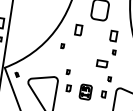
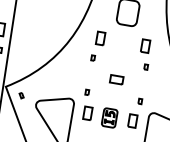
part: (62, 45) -> (93, 57), moved
part: (101, 63) -> (116, 79), moved
part: (68, 87) -> (87, 112), size x1.67
part: (103, 94) -> (132, 120), size x1.67

